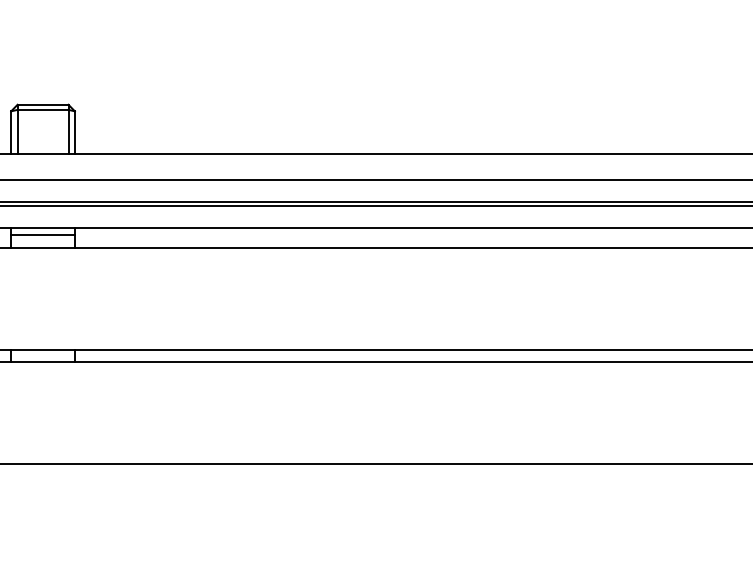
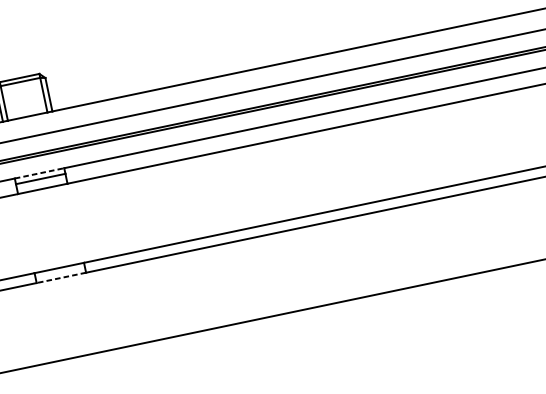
line: (43, 227) -> (39, 173), solid -> dashed
line: (43, 362) -> (61, 277), solid -> dashed

